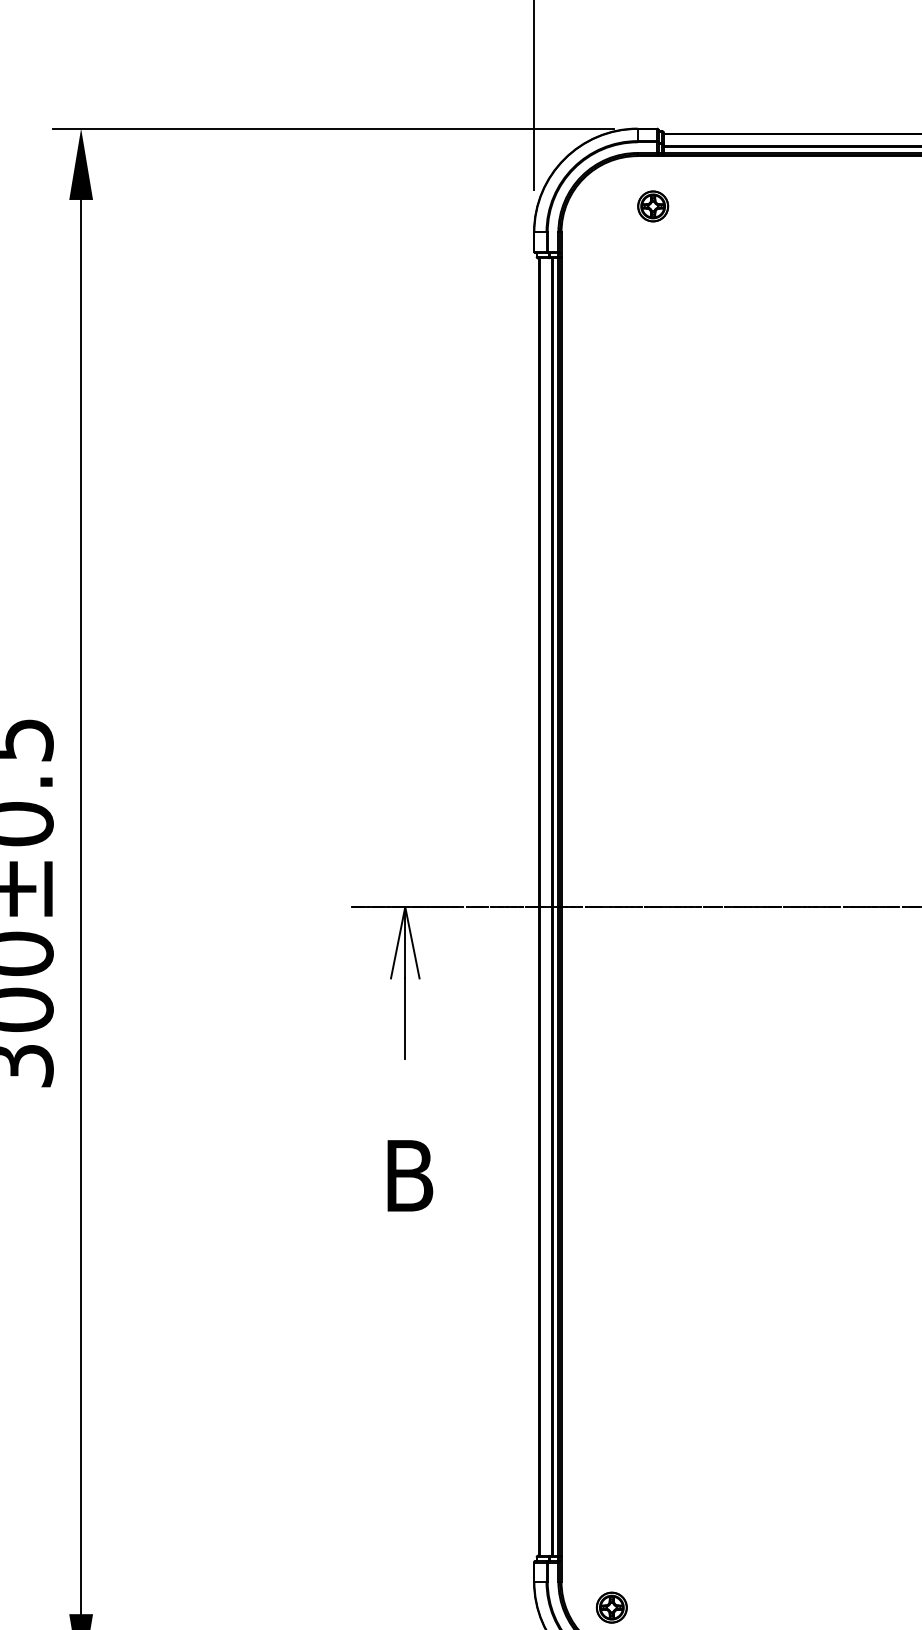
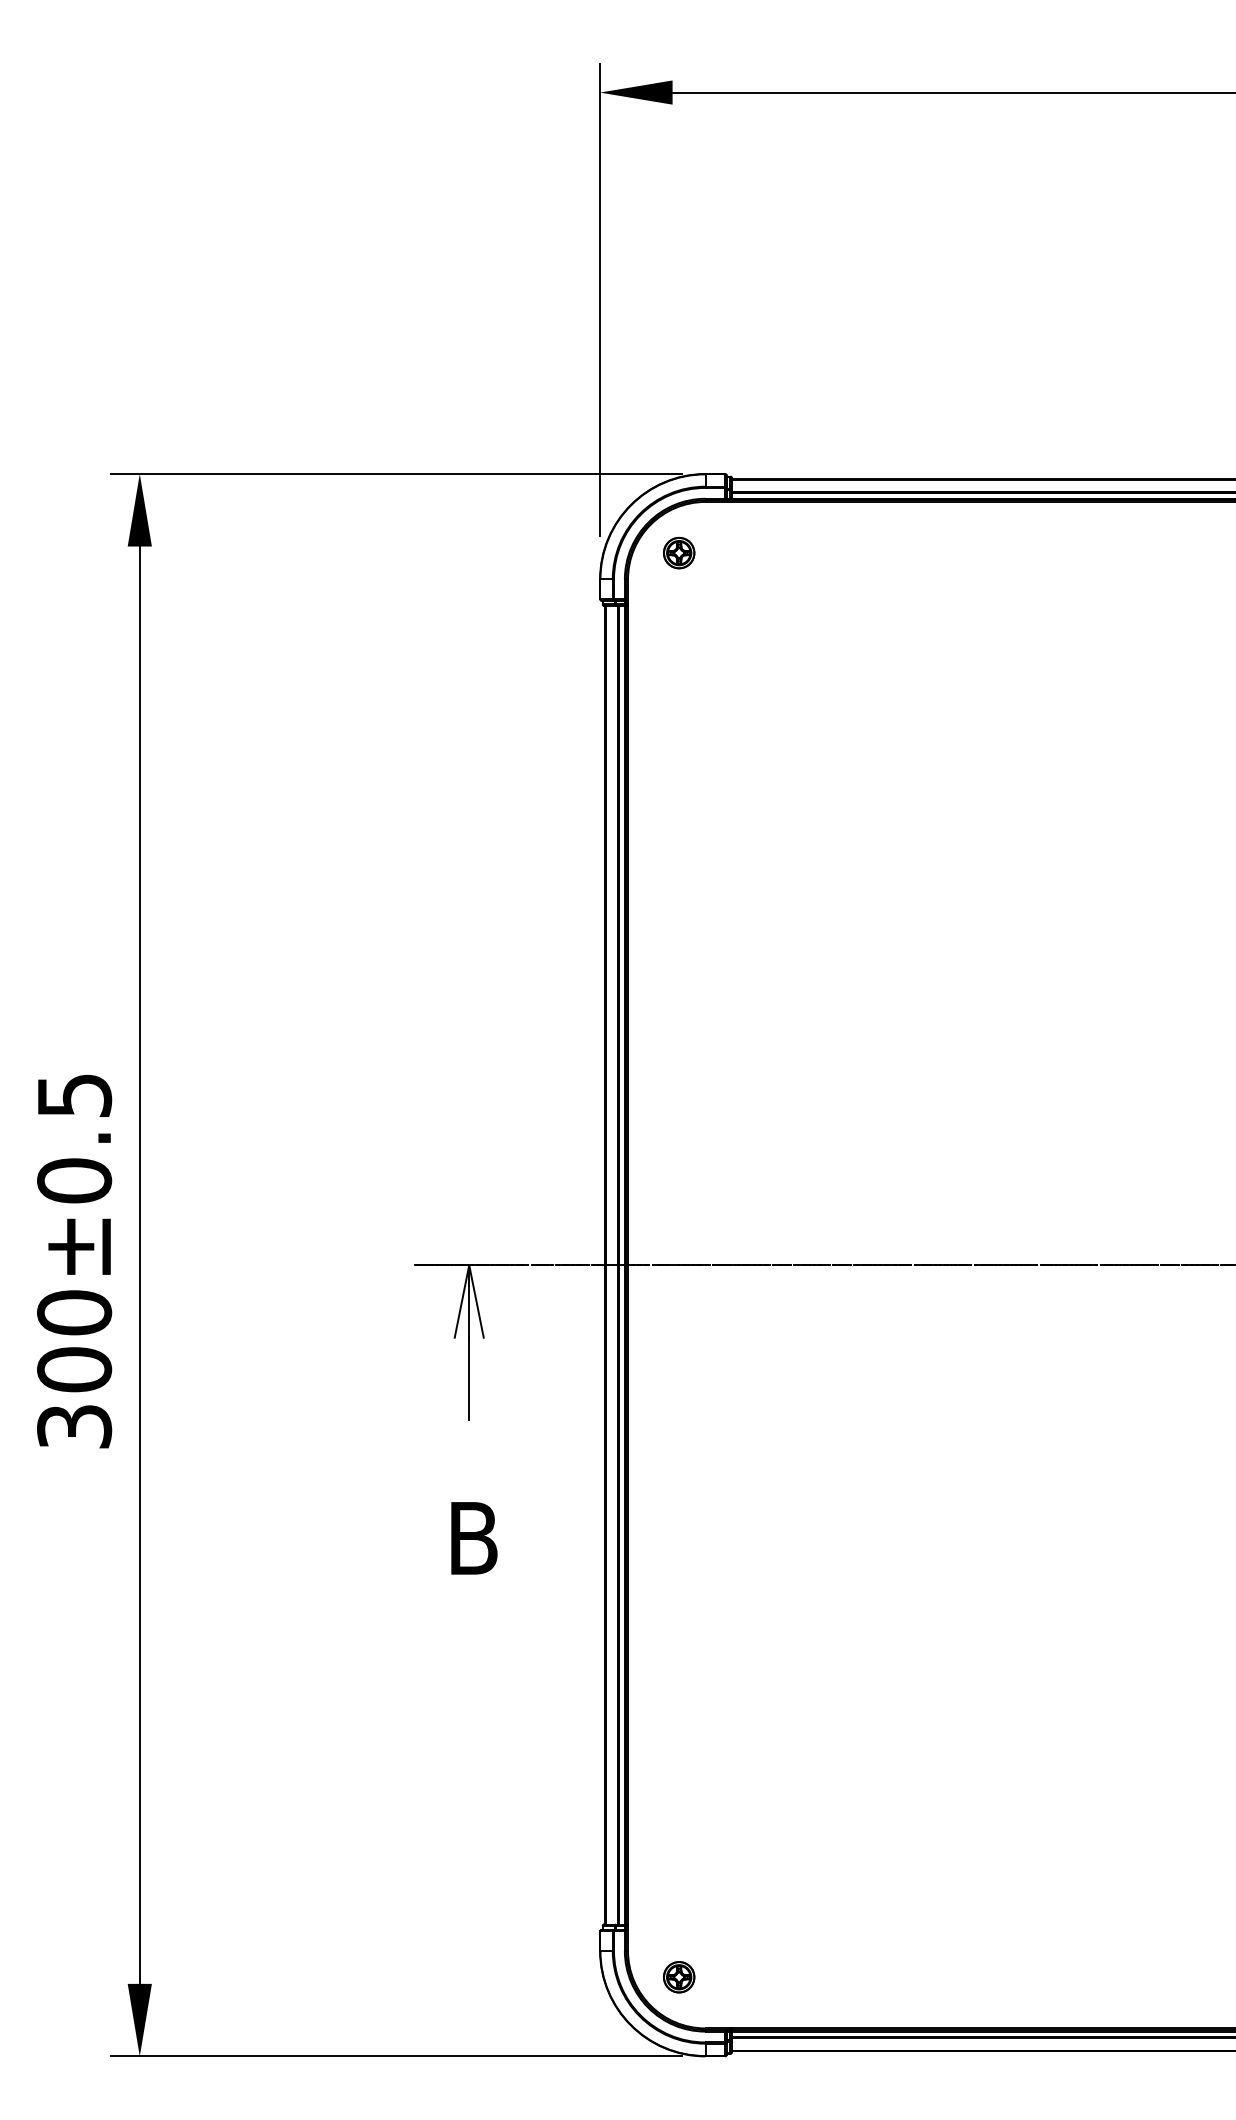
part: (653, 205) -> (679, 552), moved

